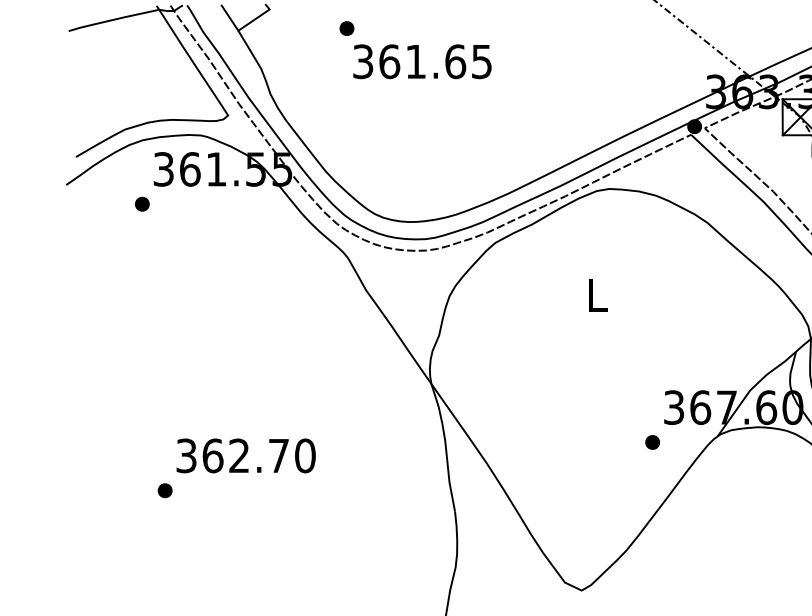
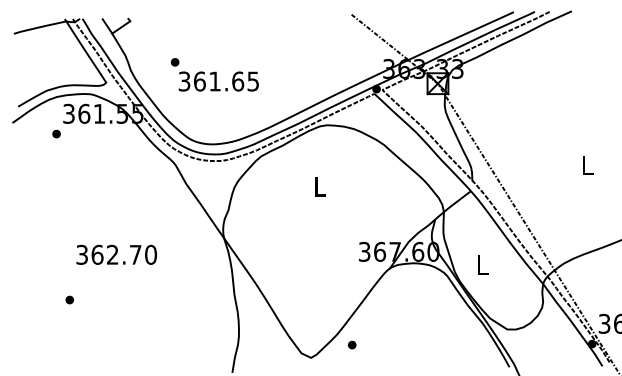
text: (414, 49) -> (214, 74), moved
part: (653, 441) -> (352, 344), moved
text: (245, 455) -> (116, 254), moved

